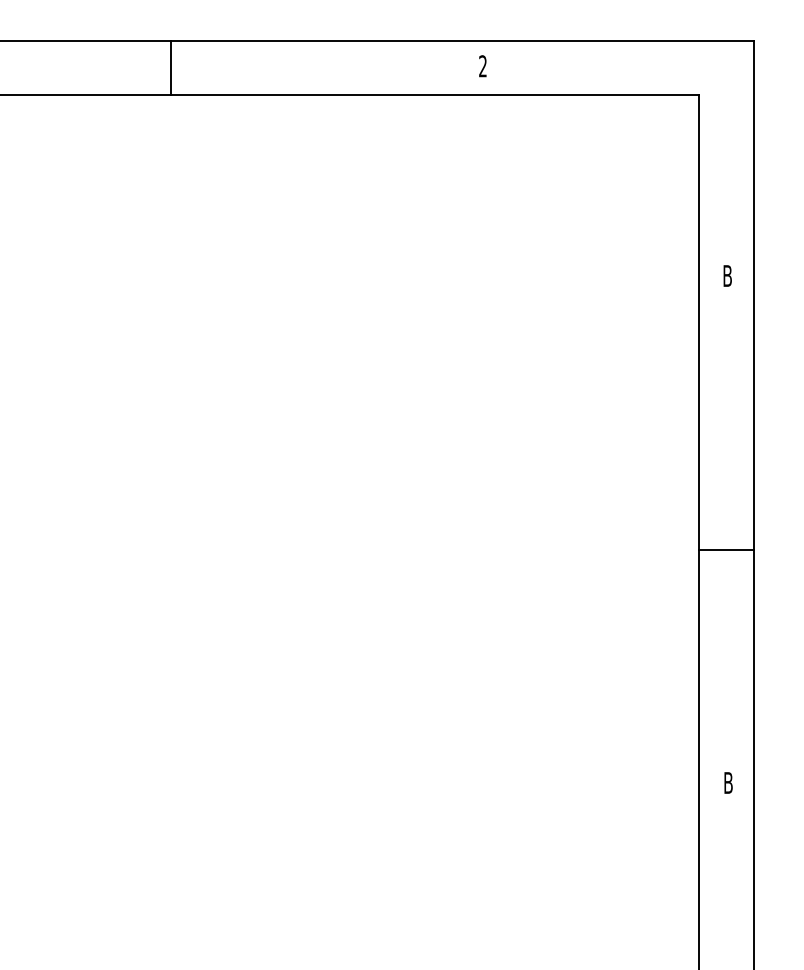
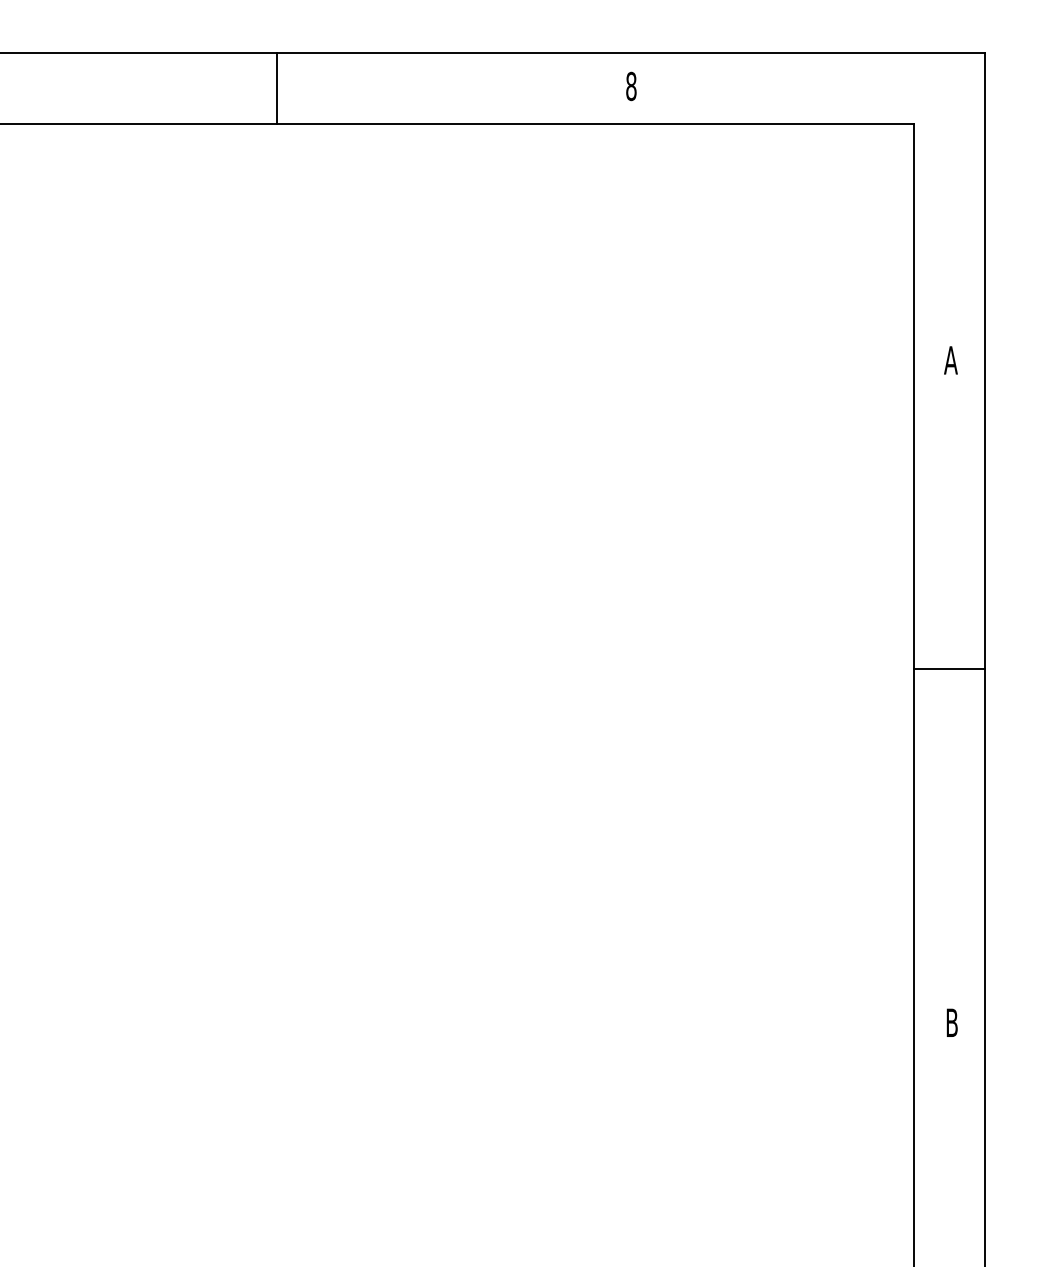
text: (483, 66) -> (631, 86), 2 -> 8
line: (170, 67) -> (276, 87), moved
text: (727, 275) -> (950, 359), B -> A
line: (726, 550) -> (949, 669), moved

